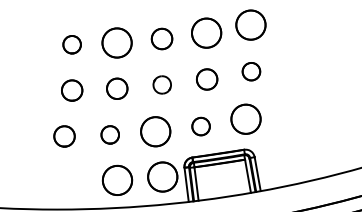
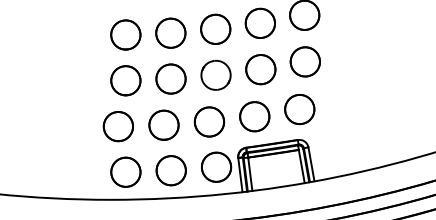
circle: (161, 38) -> (215, 28), size x1.43
circle: (71, 44) -> (125, 34), size x1.67
circle: (250, 71) -> (304, 61), size x1.67
circle: (206, 79) -> (260, 69), size x1.43
part: (161, 84) -> (215, 74), size x1.67
circle: (116, 88) -> (170, 78), size x1.43
circle: (71, 90) -> (125, 80), size x1.43
circle: (200, 126) -> (254, 116), size x1.67
circle: (109, 134) -> (163, 124), size x1.67
circle: (63, 136) -> (117, 126), size x1.43
circle: (71, 181) -> (125, 171), added

